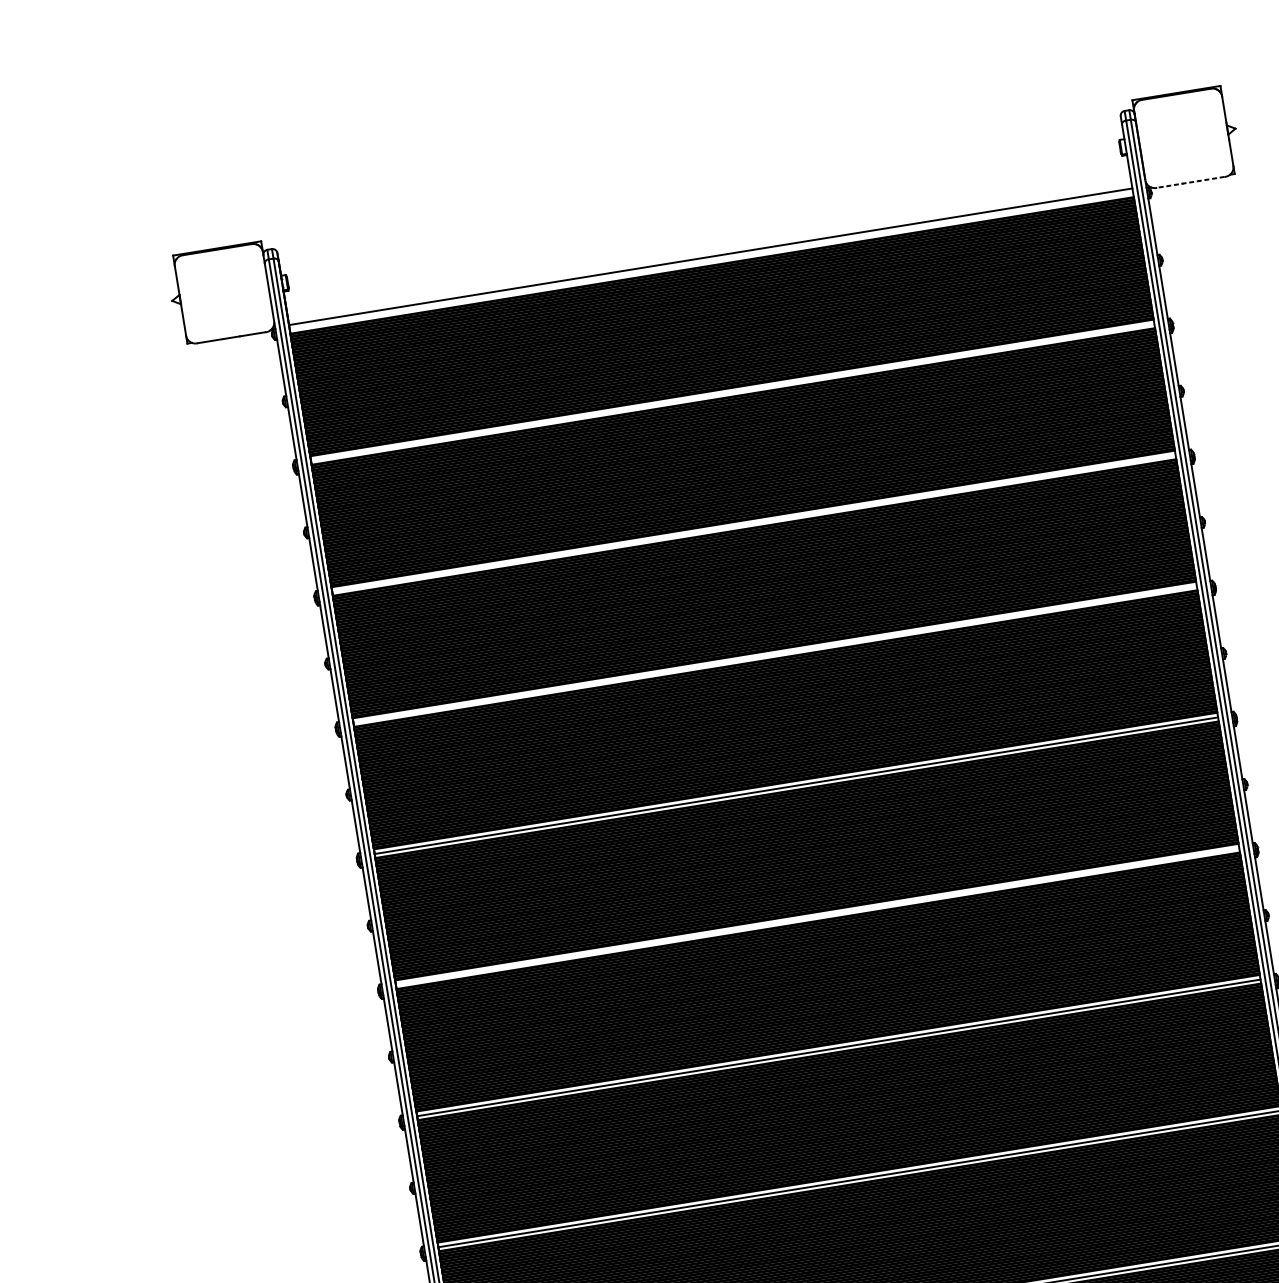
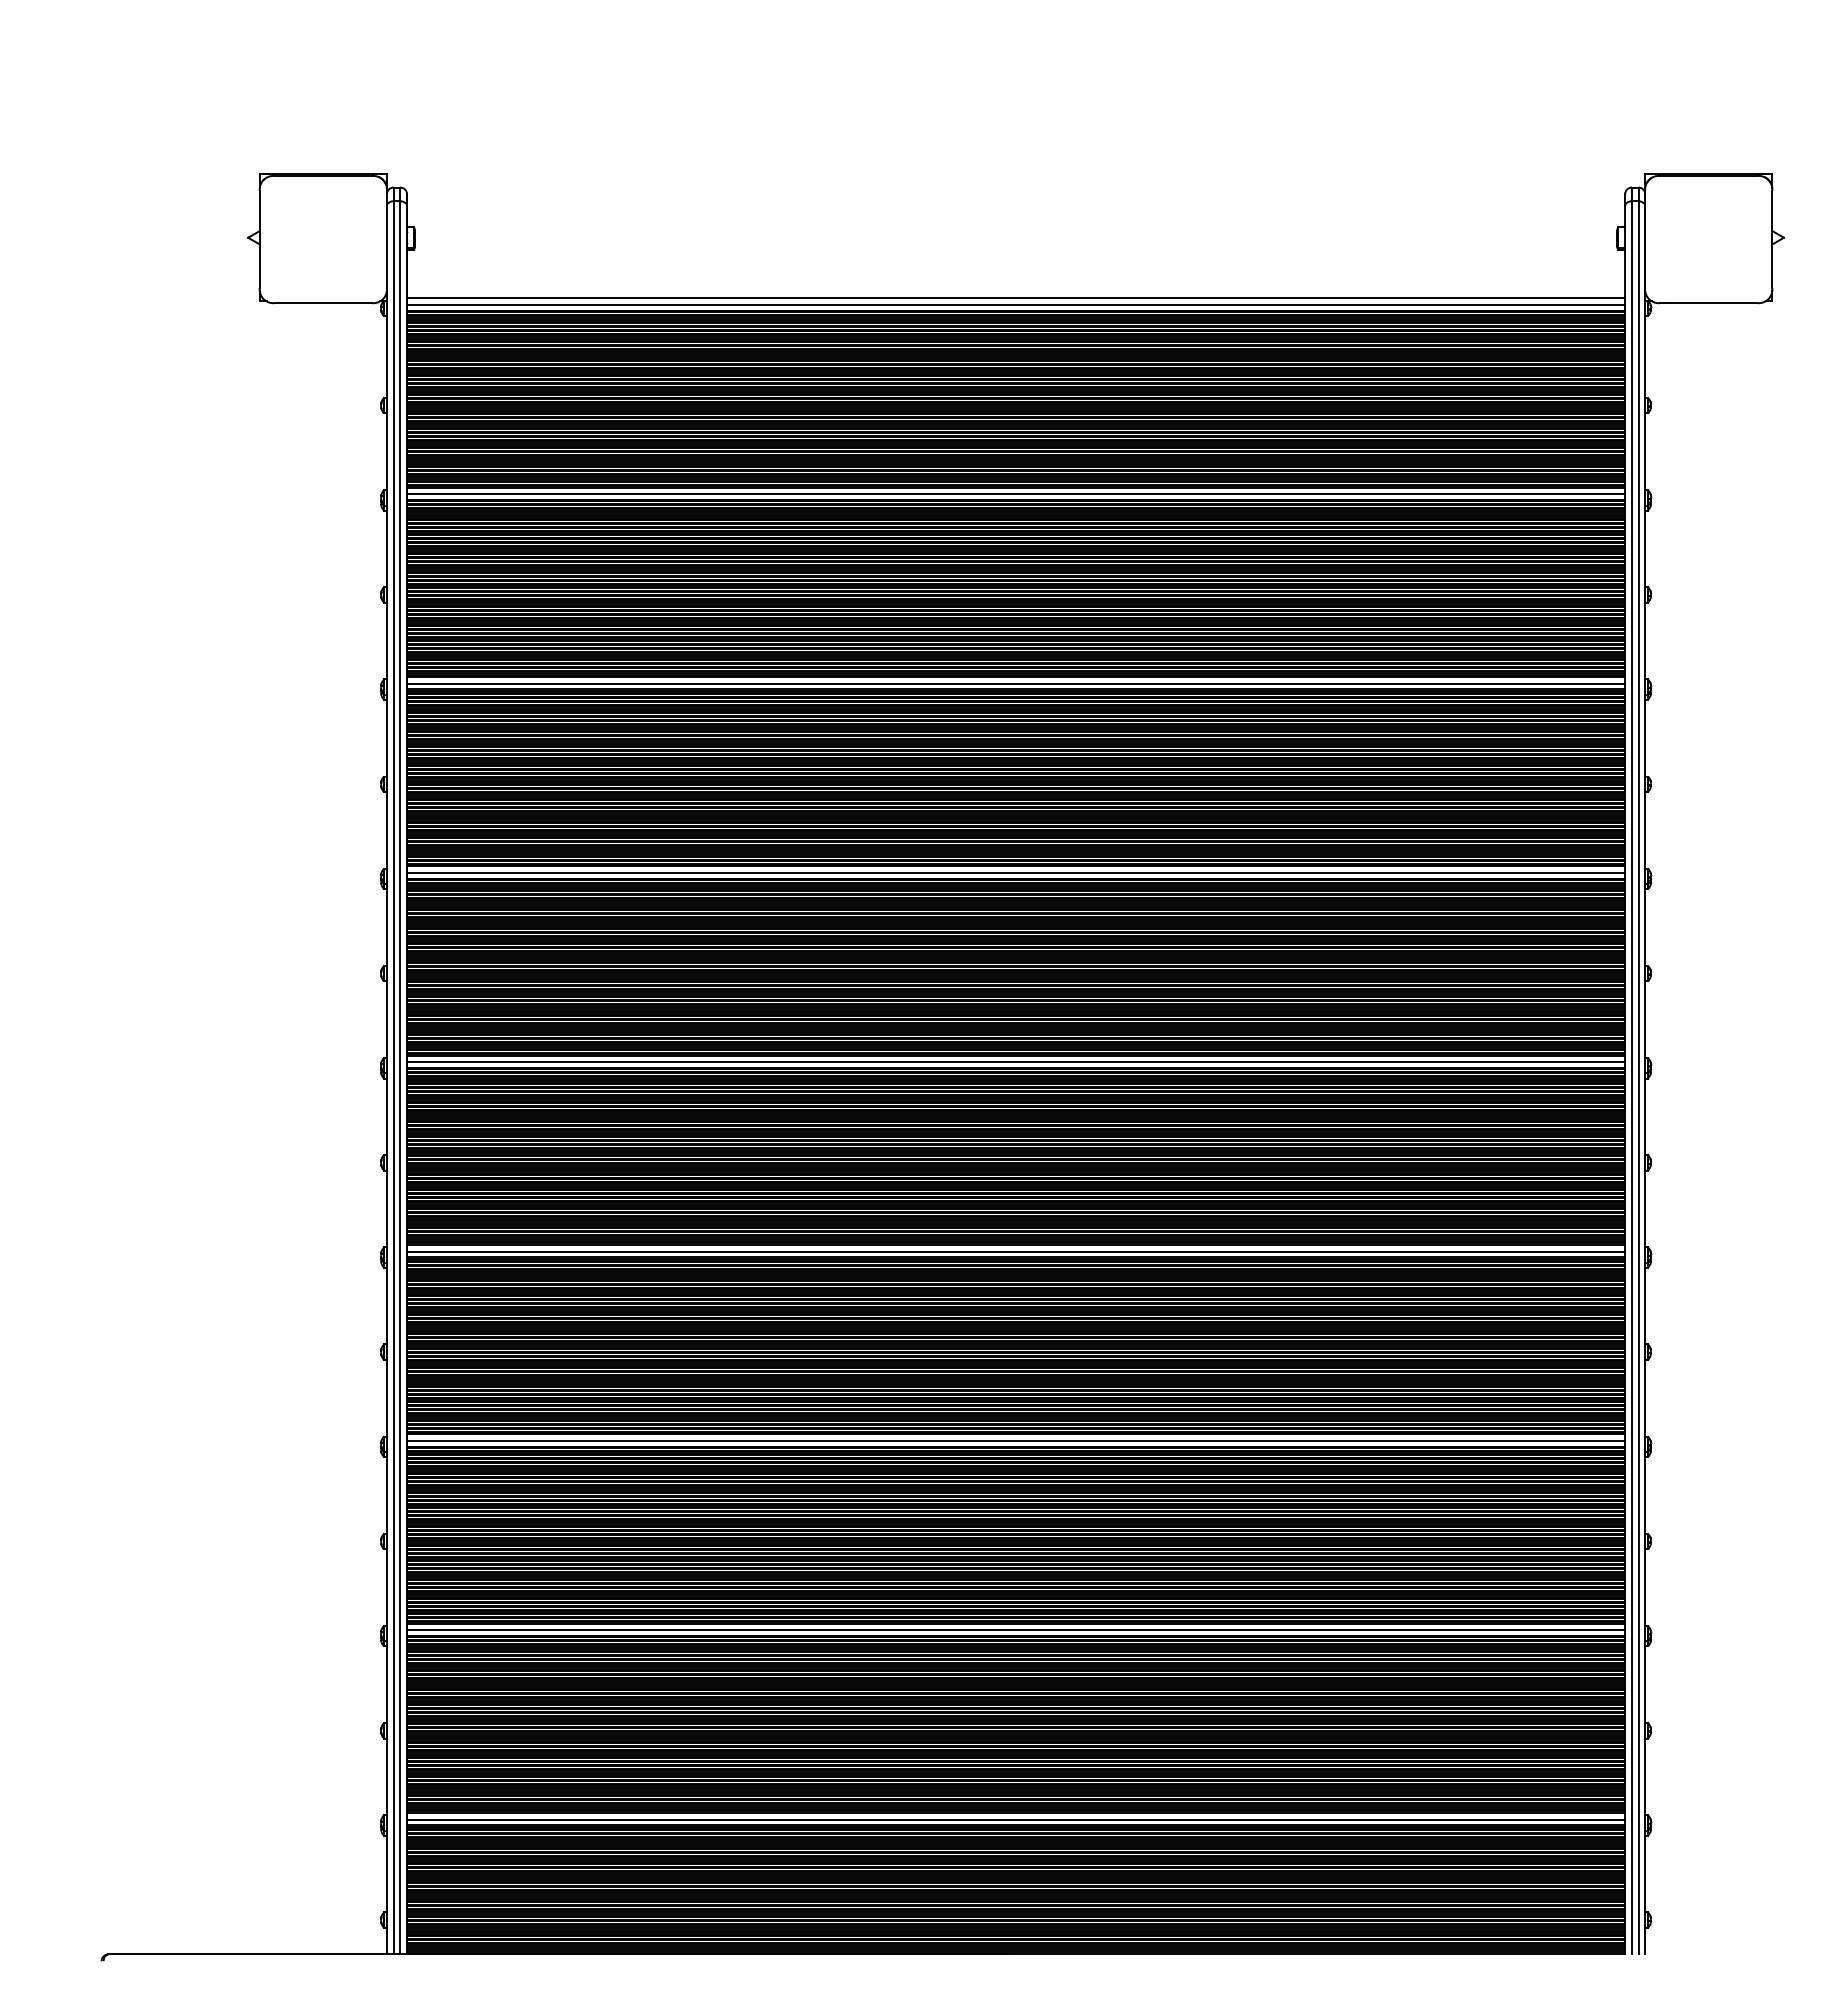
line: (1190, 182) -> (1708, 303), dashed -> solid
line: (711, 261) -> (1016, 305), added
line: (732, 392) -> (1016, 494), added
line: (754, 523) -> (1016, 683), added
line: (775, 654) -> (1016, 873), added
line: (817, 916) -> (1016, 1251), added

